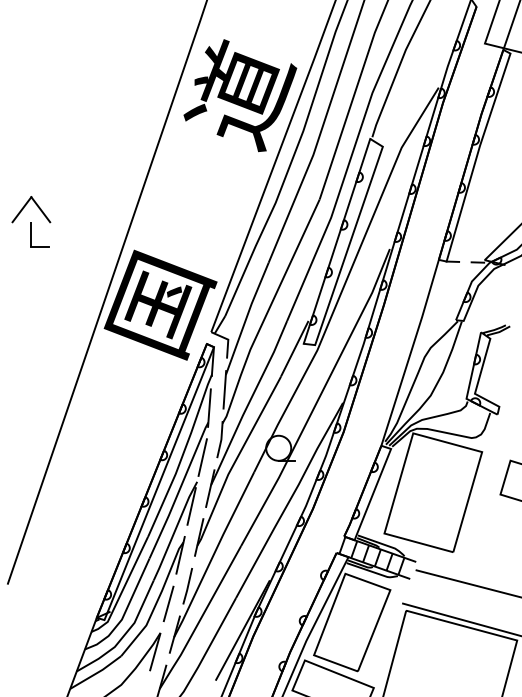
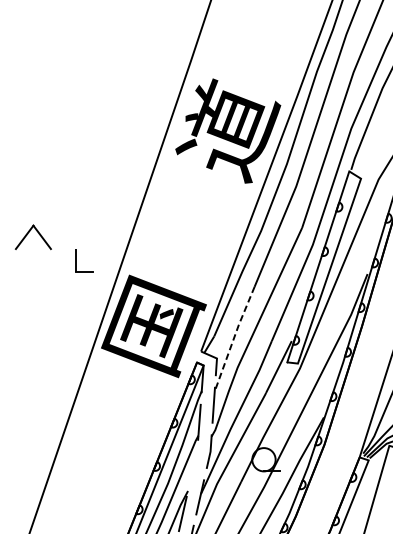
part: (31, 234) -> (76, 260), moved
line: (246, 317) -> (233, 337), solid -> dashed
line: (202, 457) -> (192, 468), removed

